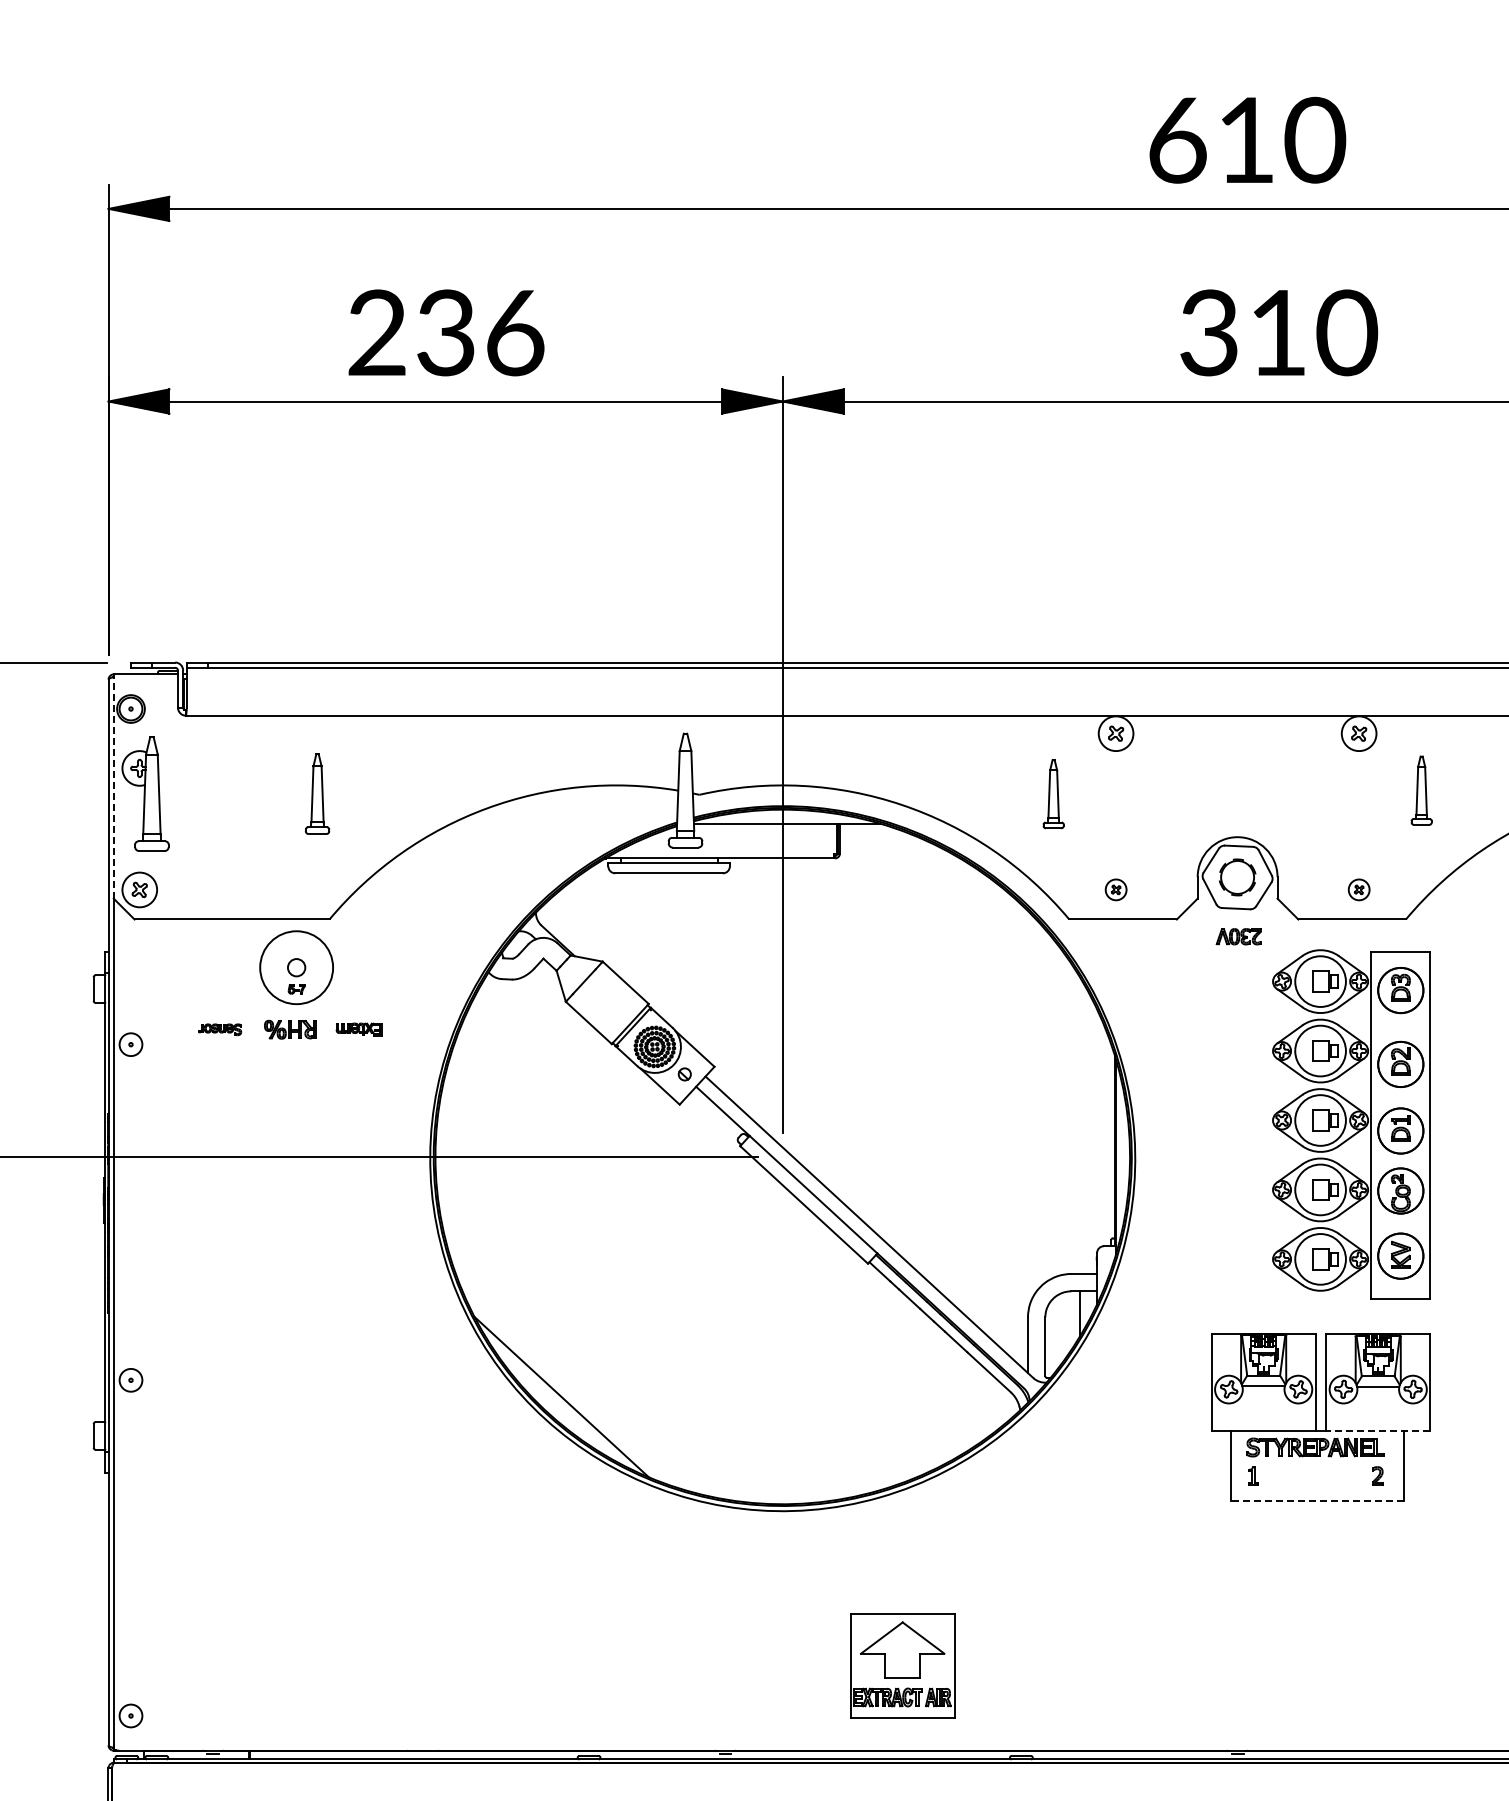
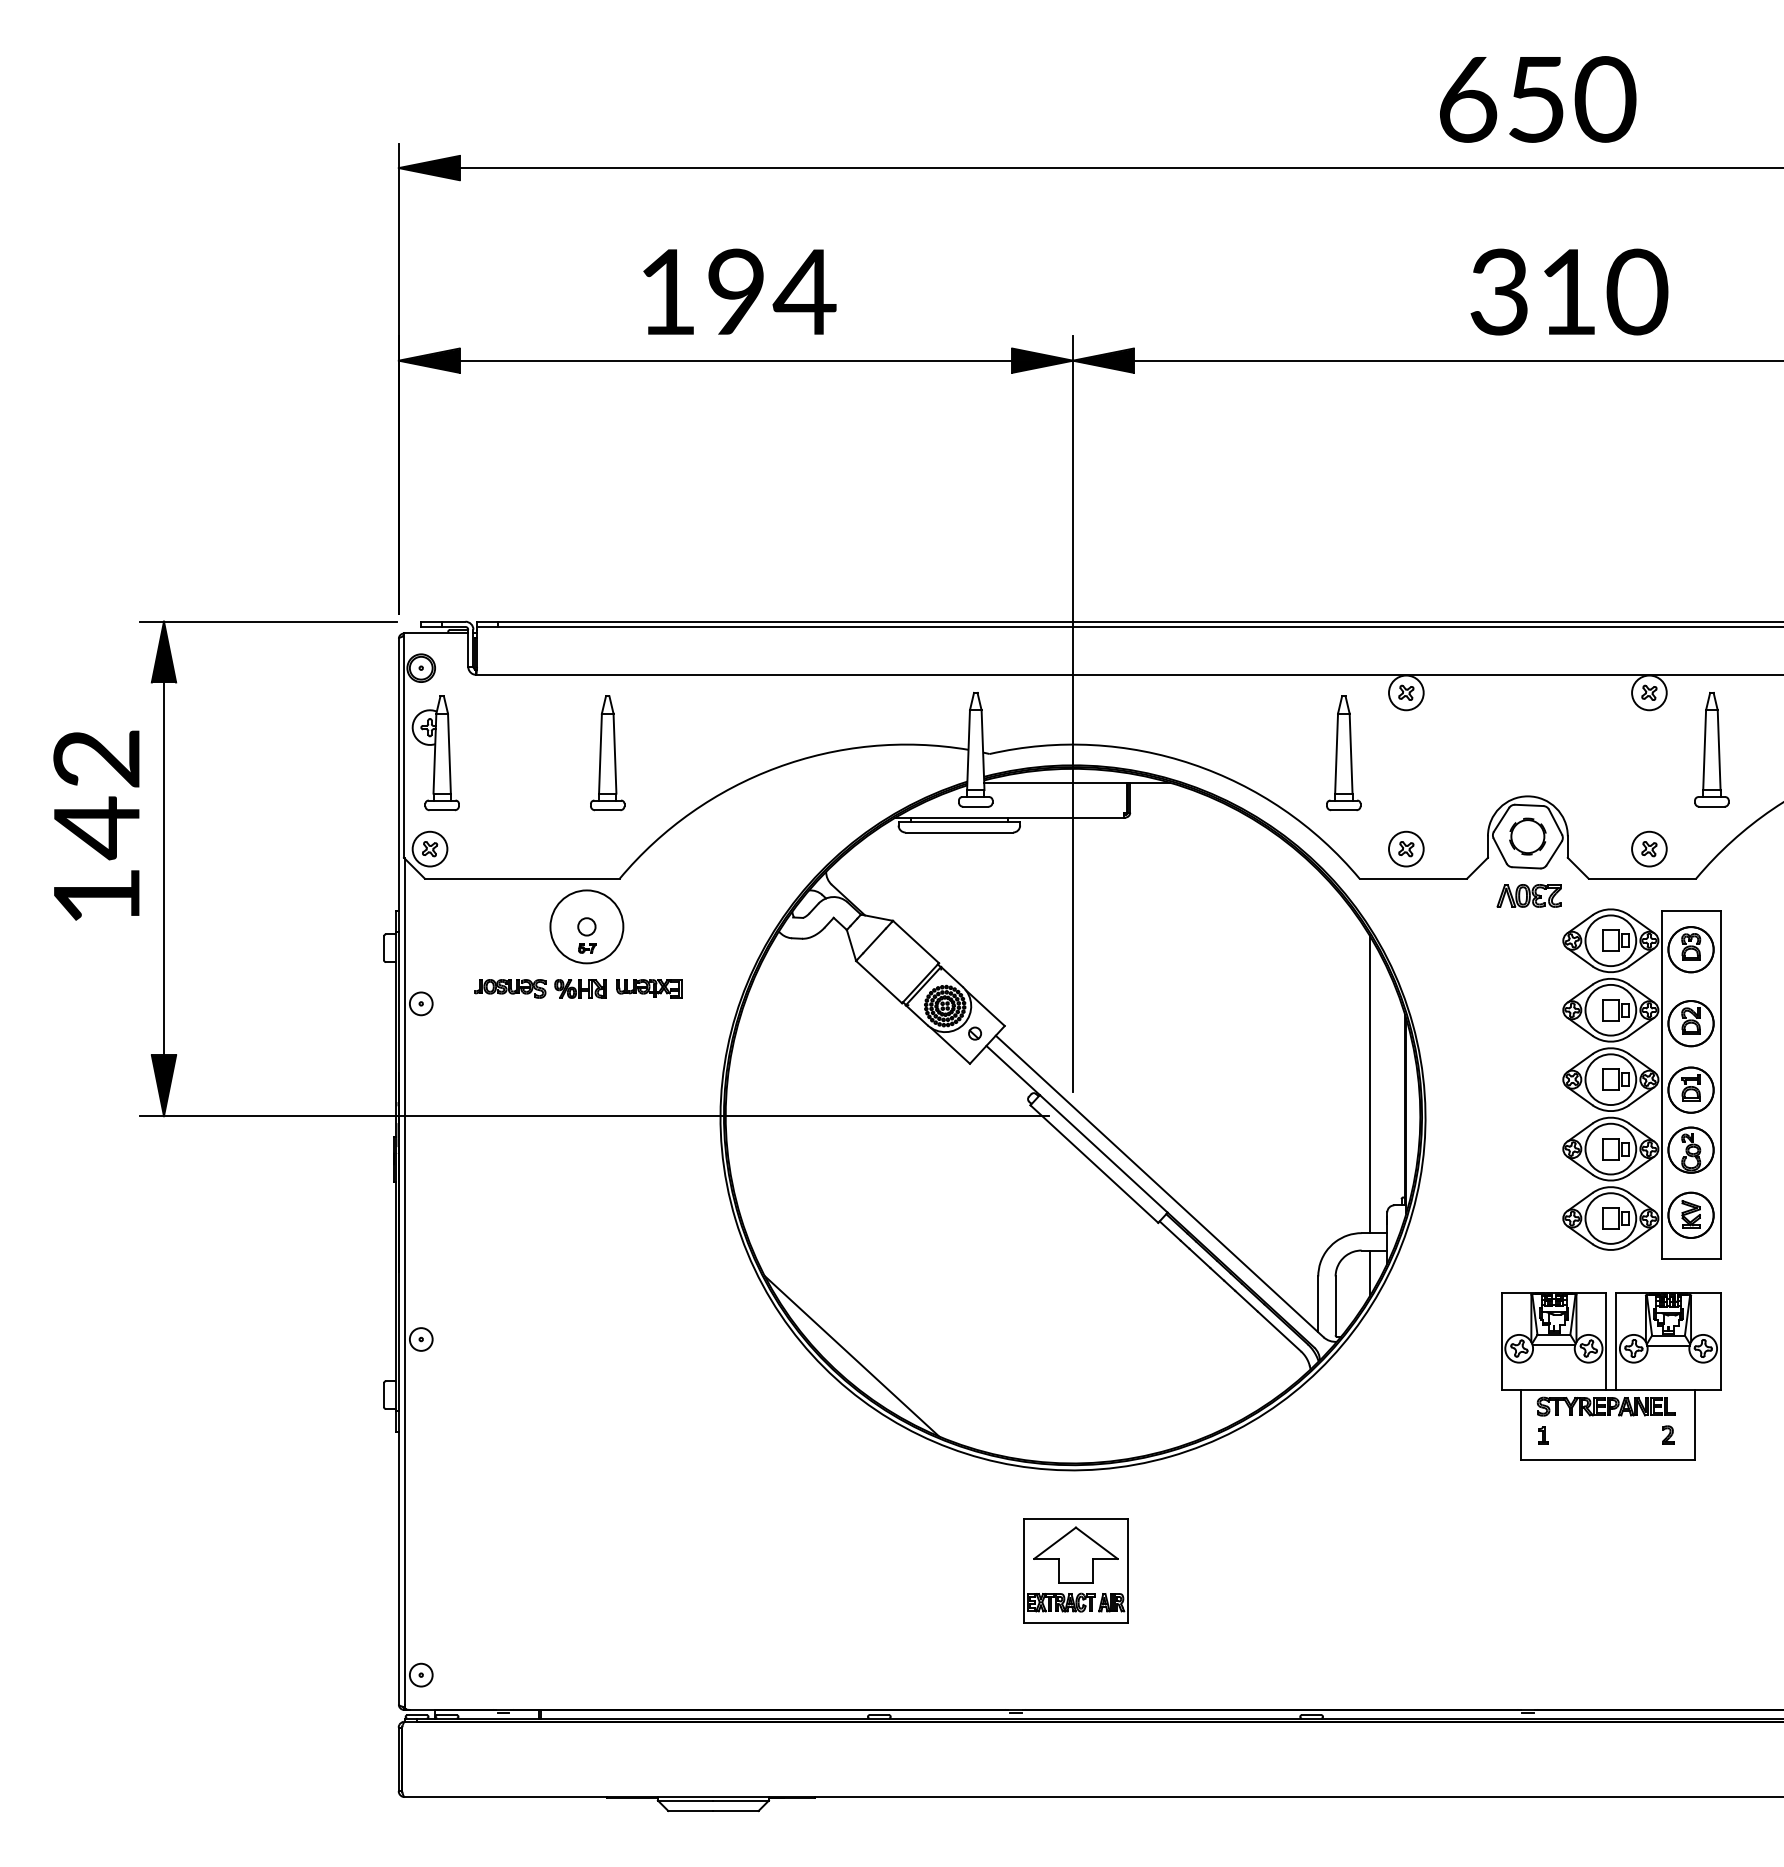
text: (1246, 140) -> (1536, 99), 610 -> 650
text: (447, 332) -> (737, 291), 236 -> 194
line: (114, 786) -> (404, 745), dashed -> solid
part: (1421, 790) -> (1711, 749), size x1.67
part: (317, 794) -> (607, 753), size x1.43
part: (1053, 794) -> (1343, 753), size x1.67
part: (1116, 889) -> (1406, 848), size x1.67
part: (1359, 889) -> (1649, 848), size x1.67
part: (1238, 936) -> (1528, 895), size x1.43
part: (220, 1029) -> (510, 988), size x1.67
part: (359, 1029) -> (649, 988), size x1.43
line: (1079, 1125) -> (1369, 1084), added
line: (1378, 1431) -> (1668, 1390), dashed -> solid
line: (1317, 1500) -> (1607, 1459), dashed -> solid
part: (902, 1665) -> (1075, 1570), moved

